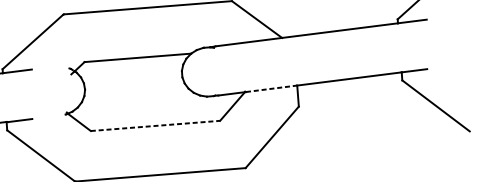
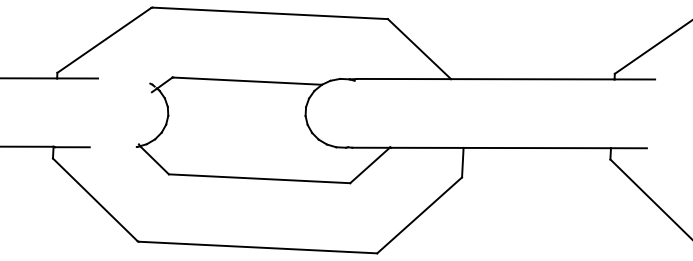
line: (271, 88) -> (427, 147), dashed -> solid
line: (155, 125) -> (259, 178), dashed -> solid

